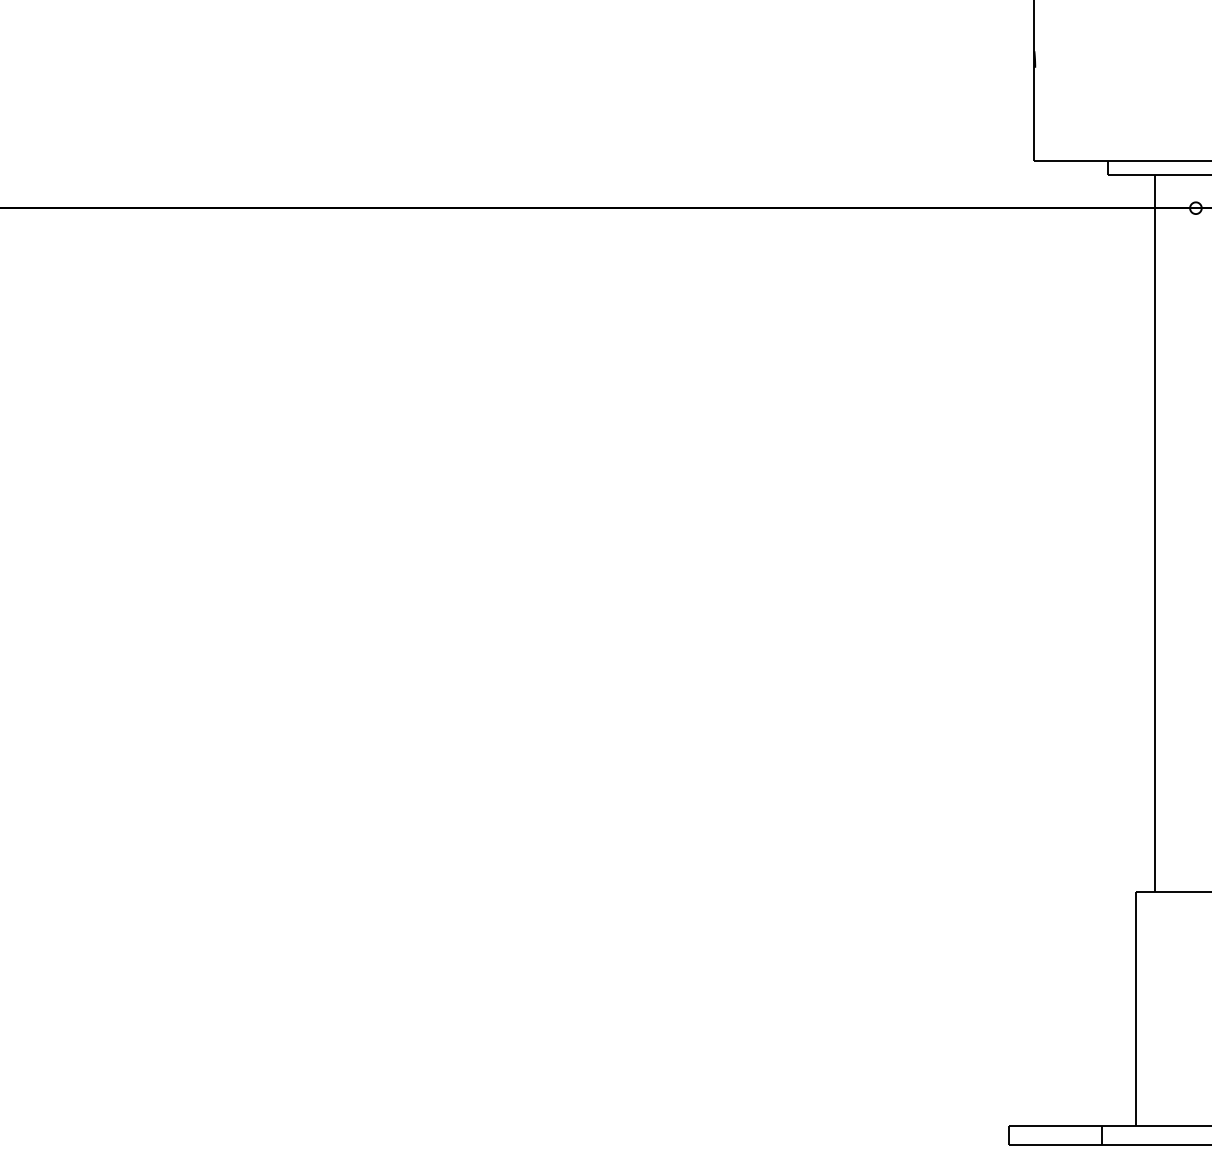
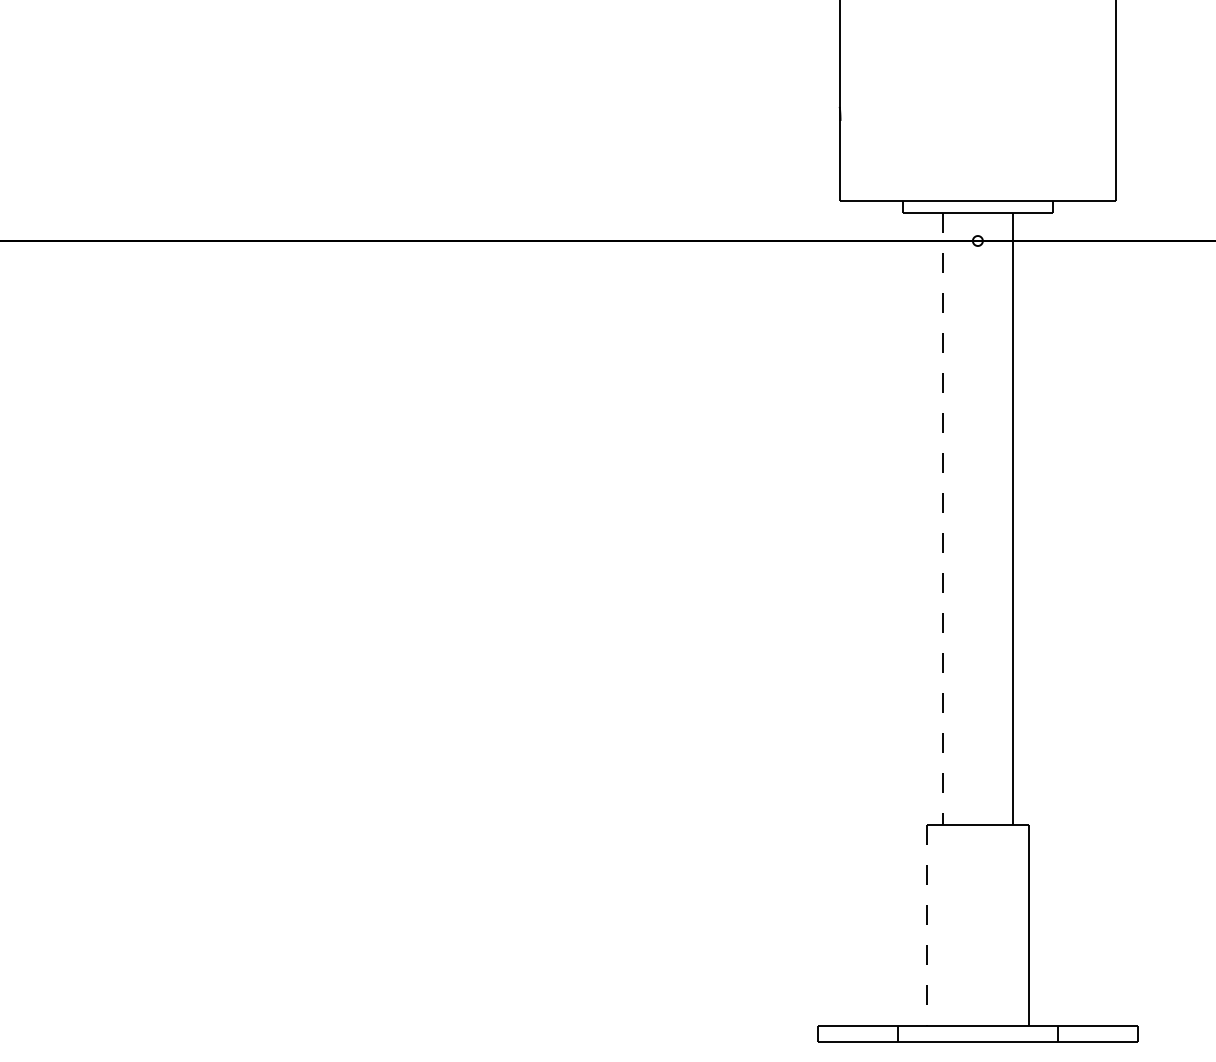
line: (1154, 533) -> (942, 519), solid -> dashed
line: (1135, 1008) -> (926, 925), solid -> dashed

